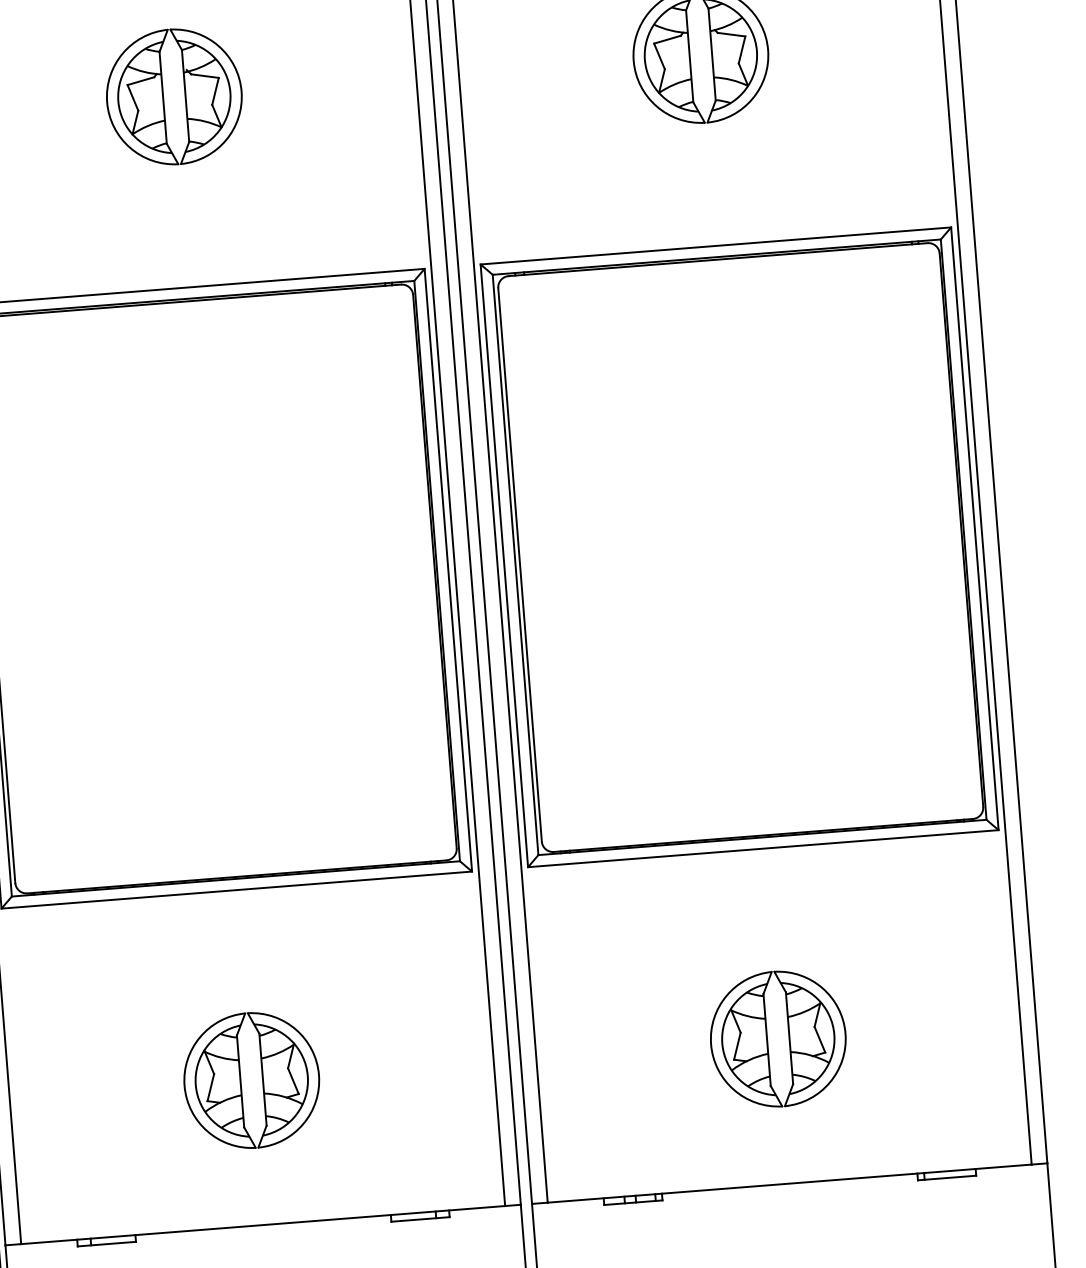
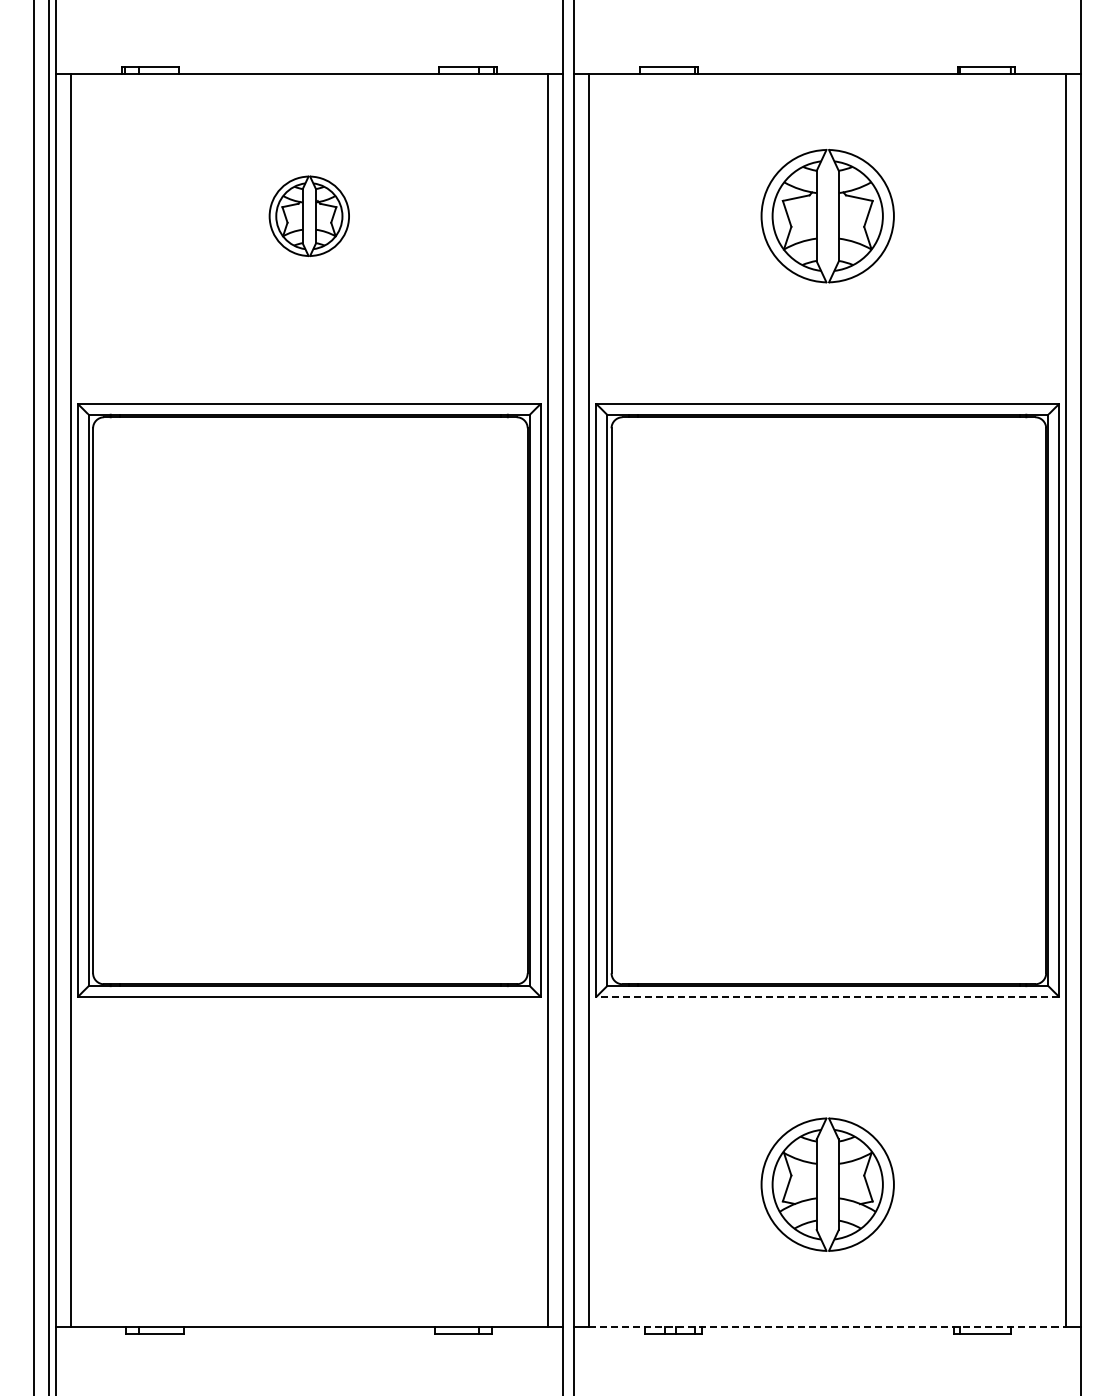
part: (174, 97) -> (309, 216), size x0.6
line: (763, 849) -> (827, 997), solid -> dashed
part: (251, 1080) -> (309, 1184), removed
line: (790, 1184) -> (828, 1327), solid -> dashed

